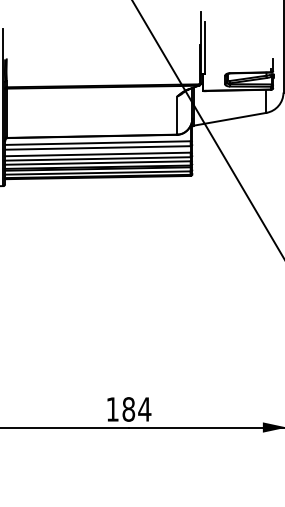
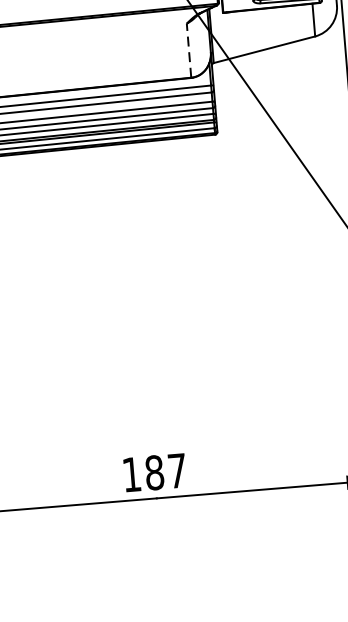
line: (177, 115) -> (189, 50), solid -> dashed
text: (144, 409) -> (176, 471), 184 -> 187

